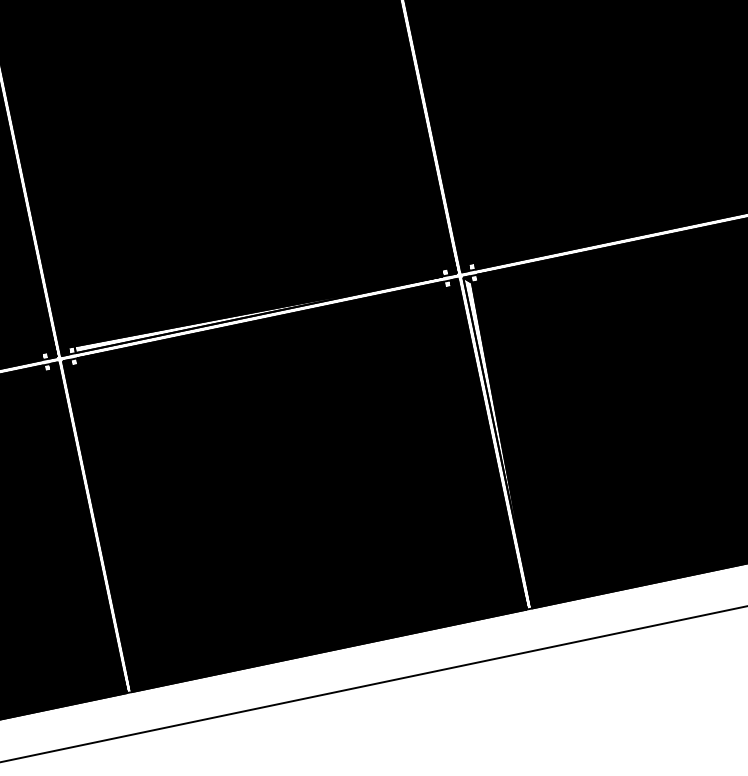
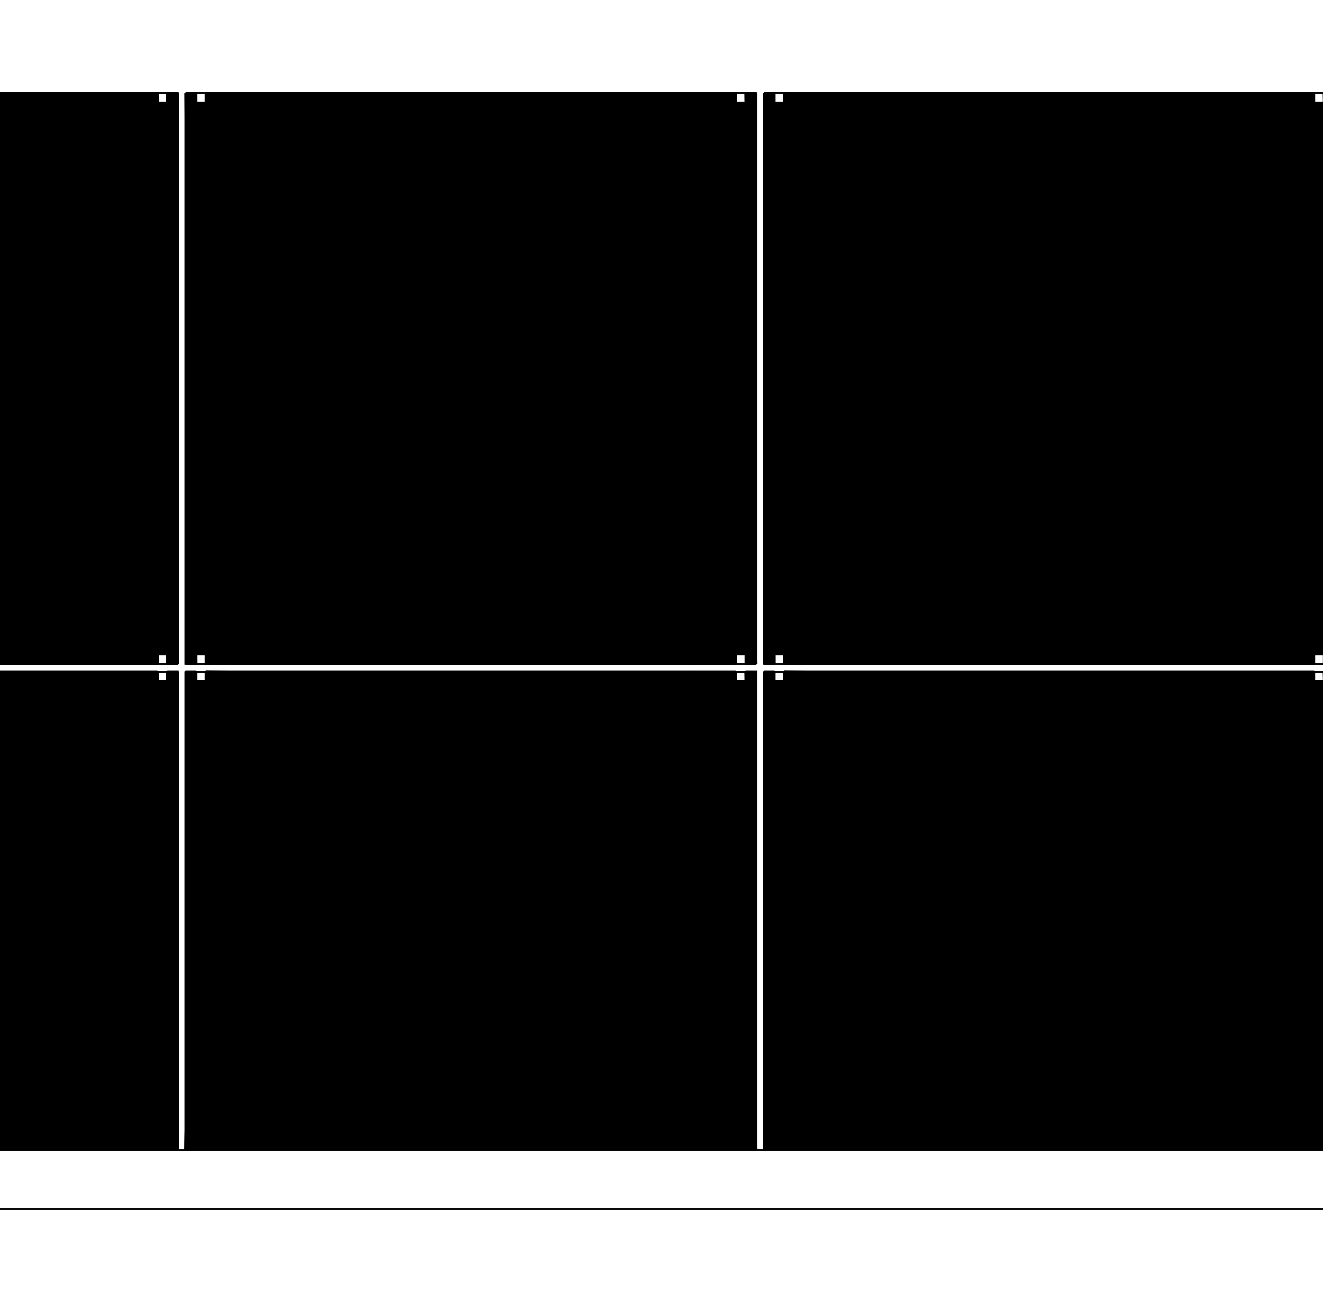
fill: (258, 311) -> (470, 658), added
fill: (501, 442) -> (769, 910), added

